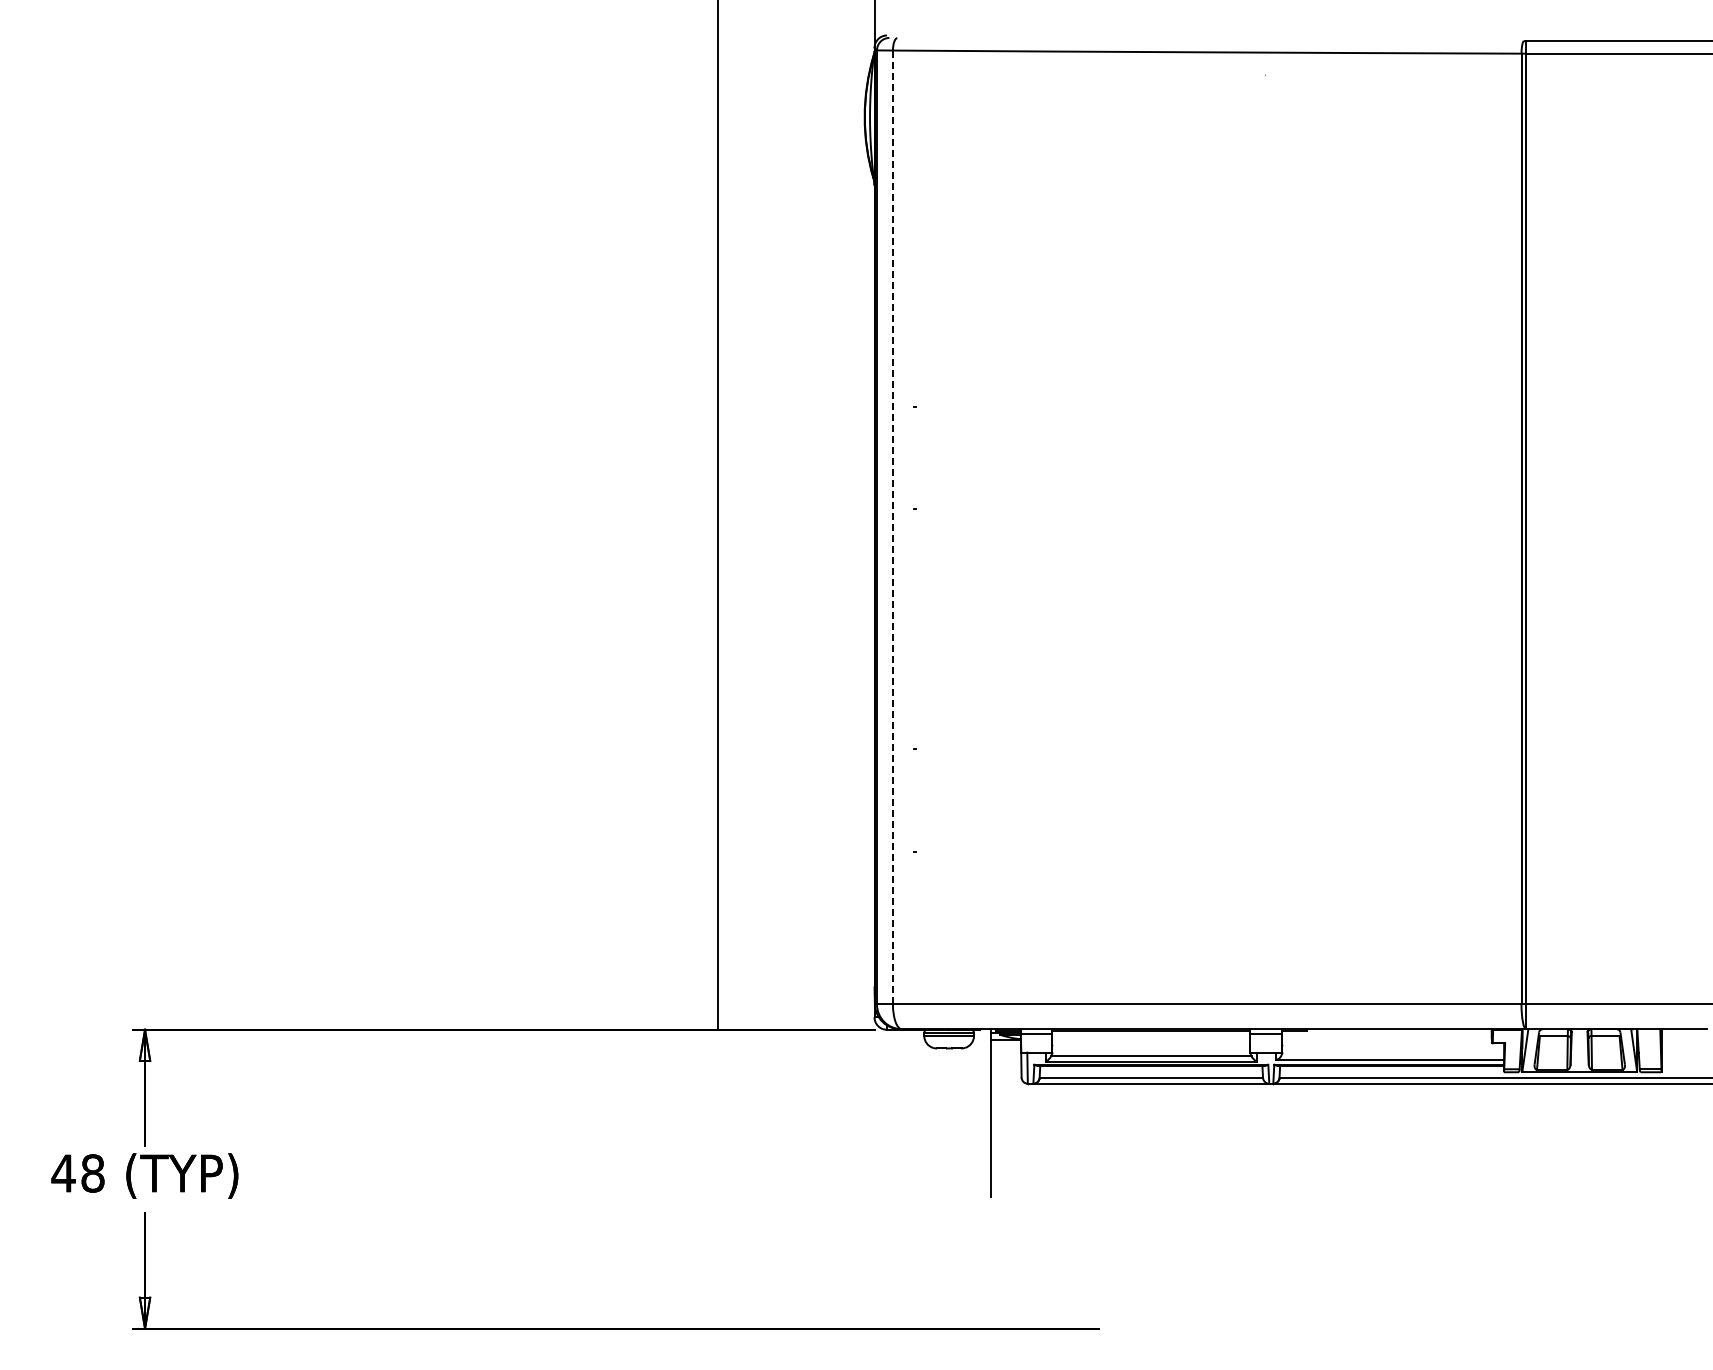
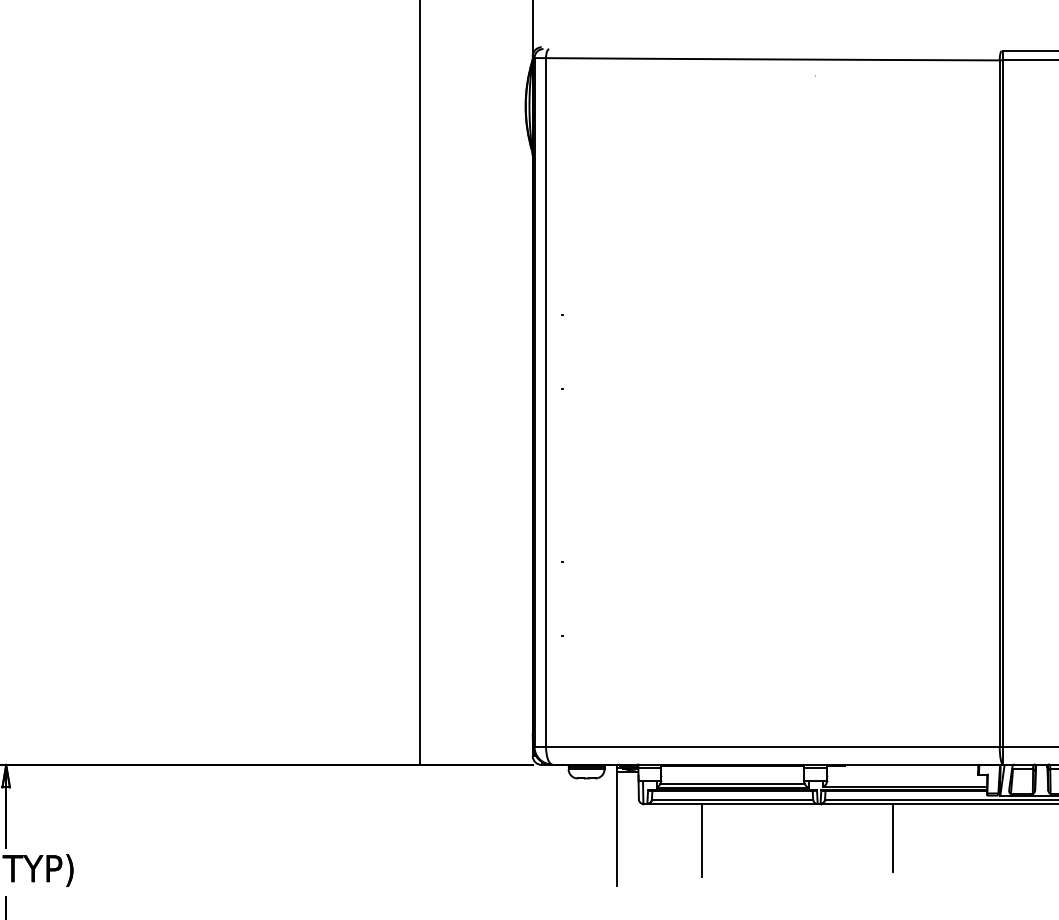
line: (892, 527) -> (545, 402), dashed -> solid
line: (1373, 1130) -> (892, 837), added
line: (1109, 1134) -> (702, 840), added

